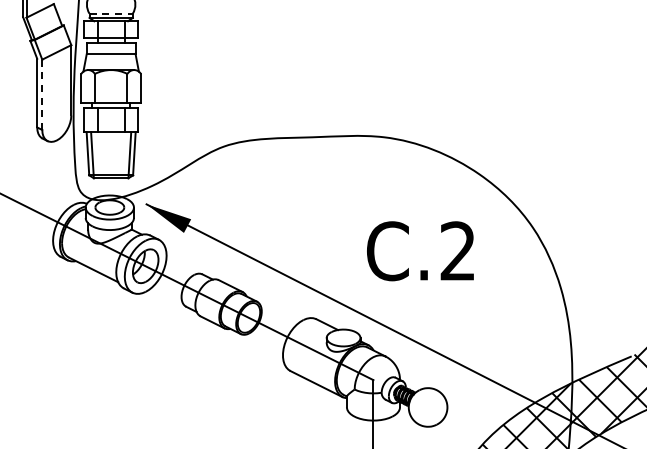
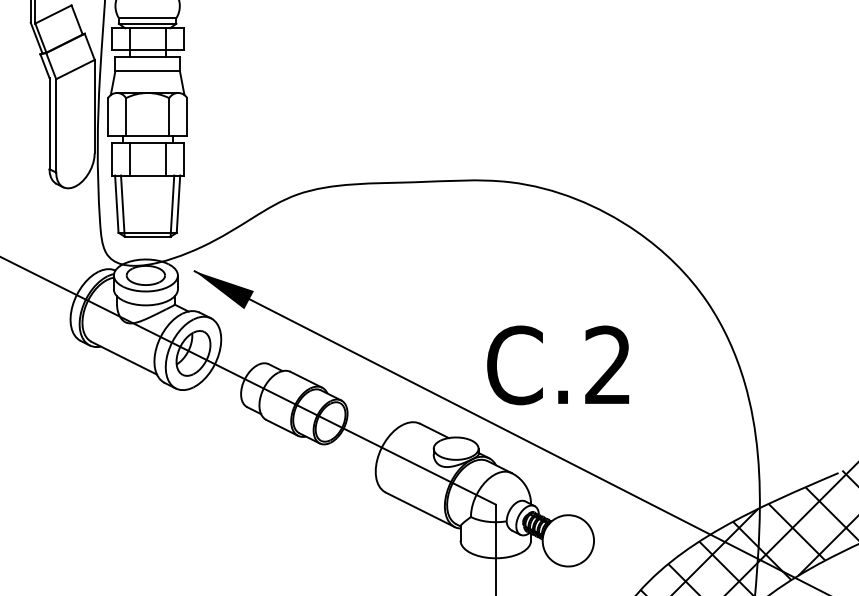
line: (111, 13) -> (148, 17), dashed -> solid
line: (42, 95) -> (56, 126), dashed -> solid
text: (420, 251) -> (558, 365), moved

